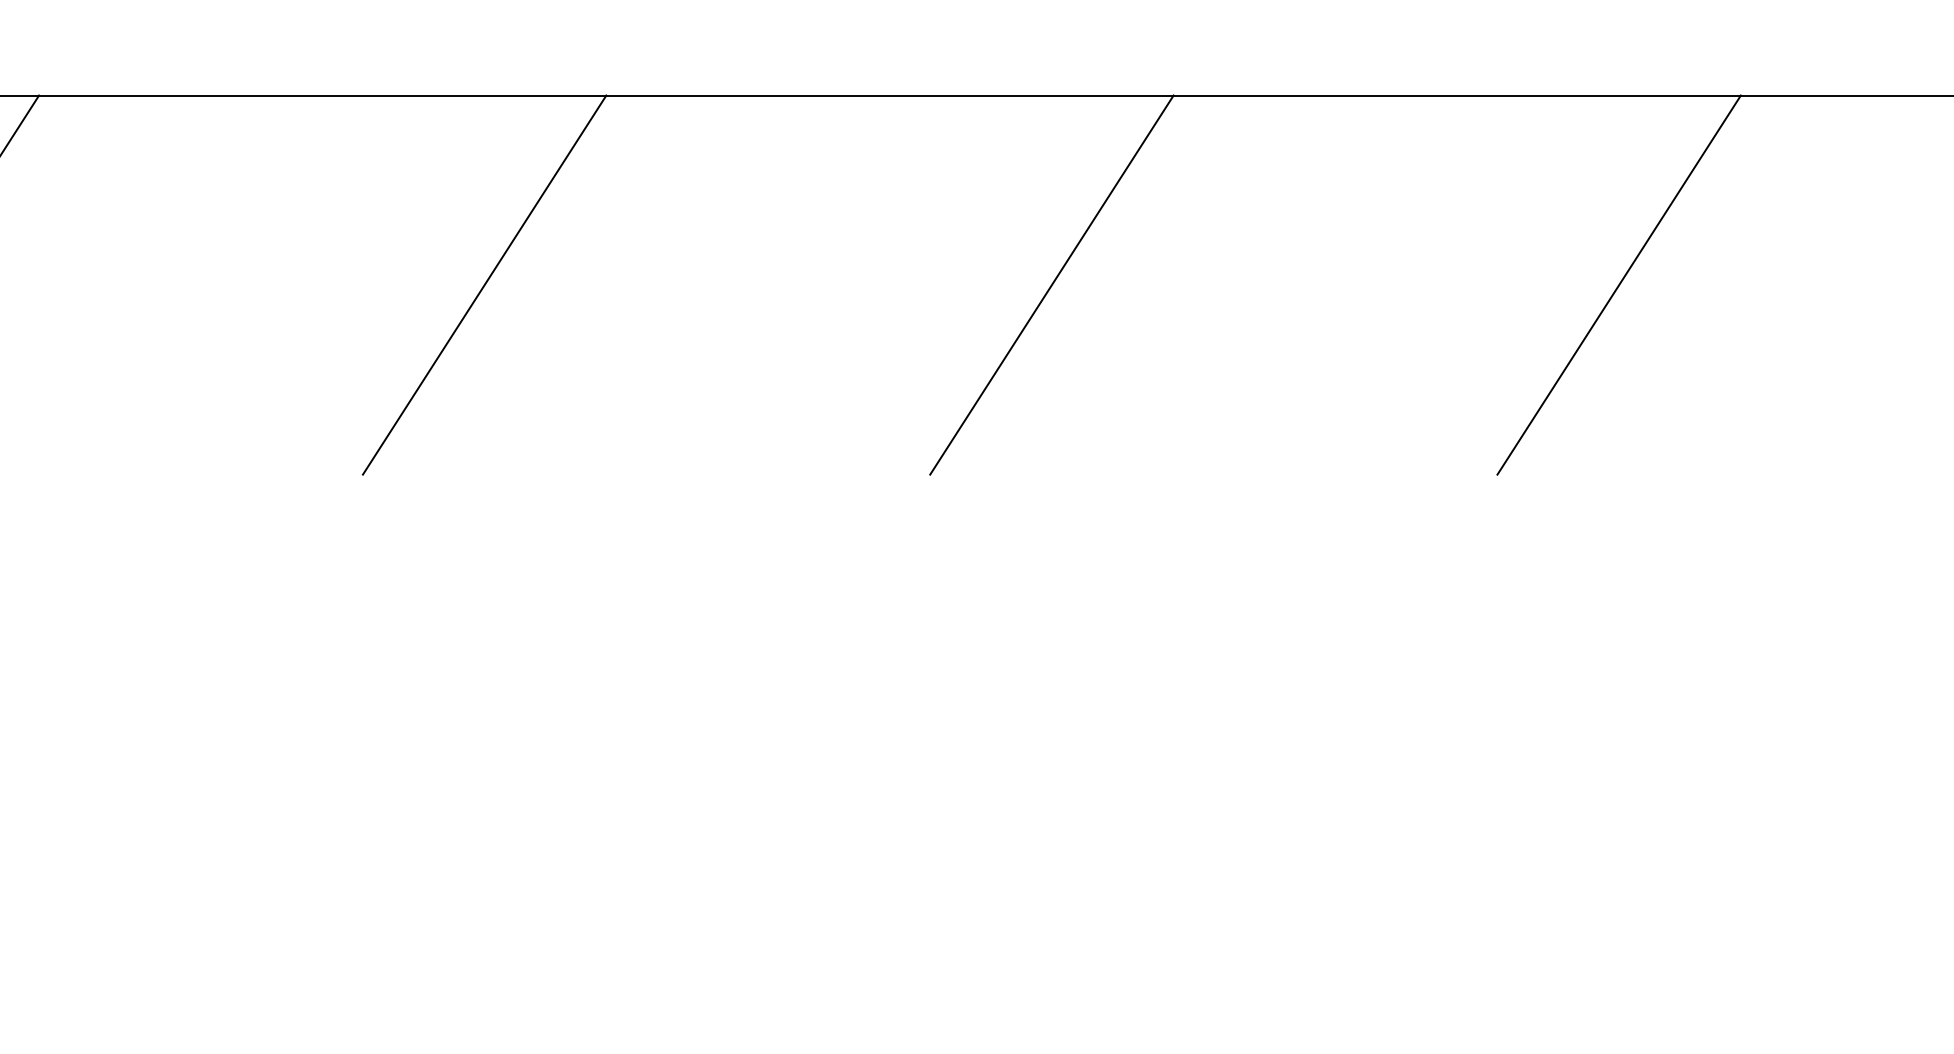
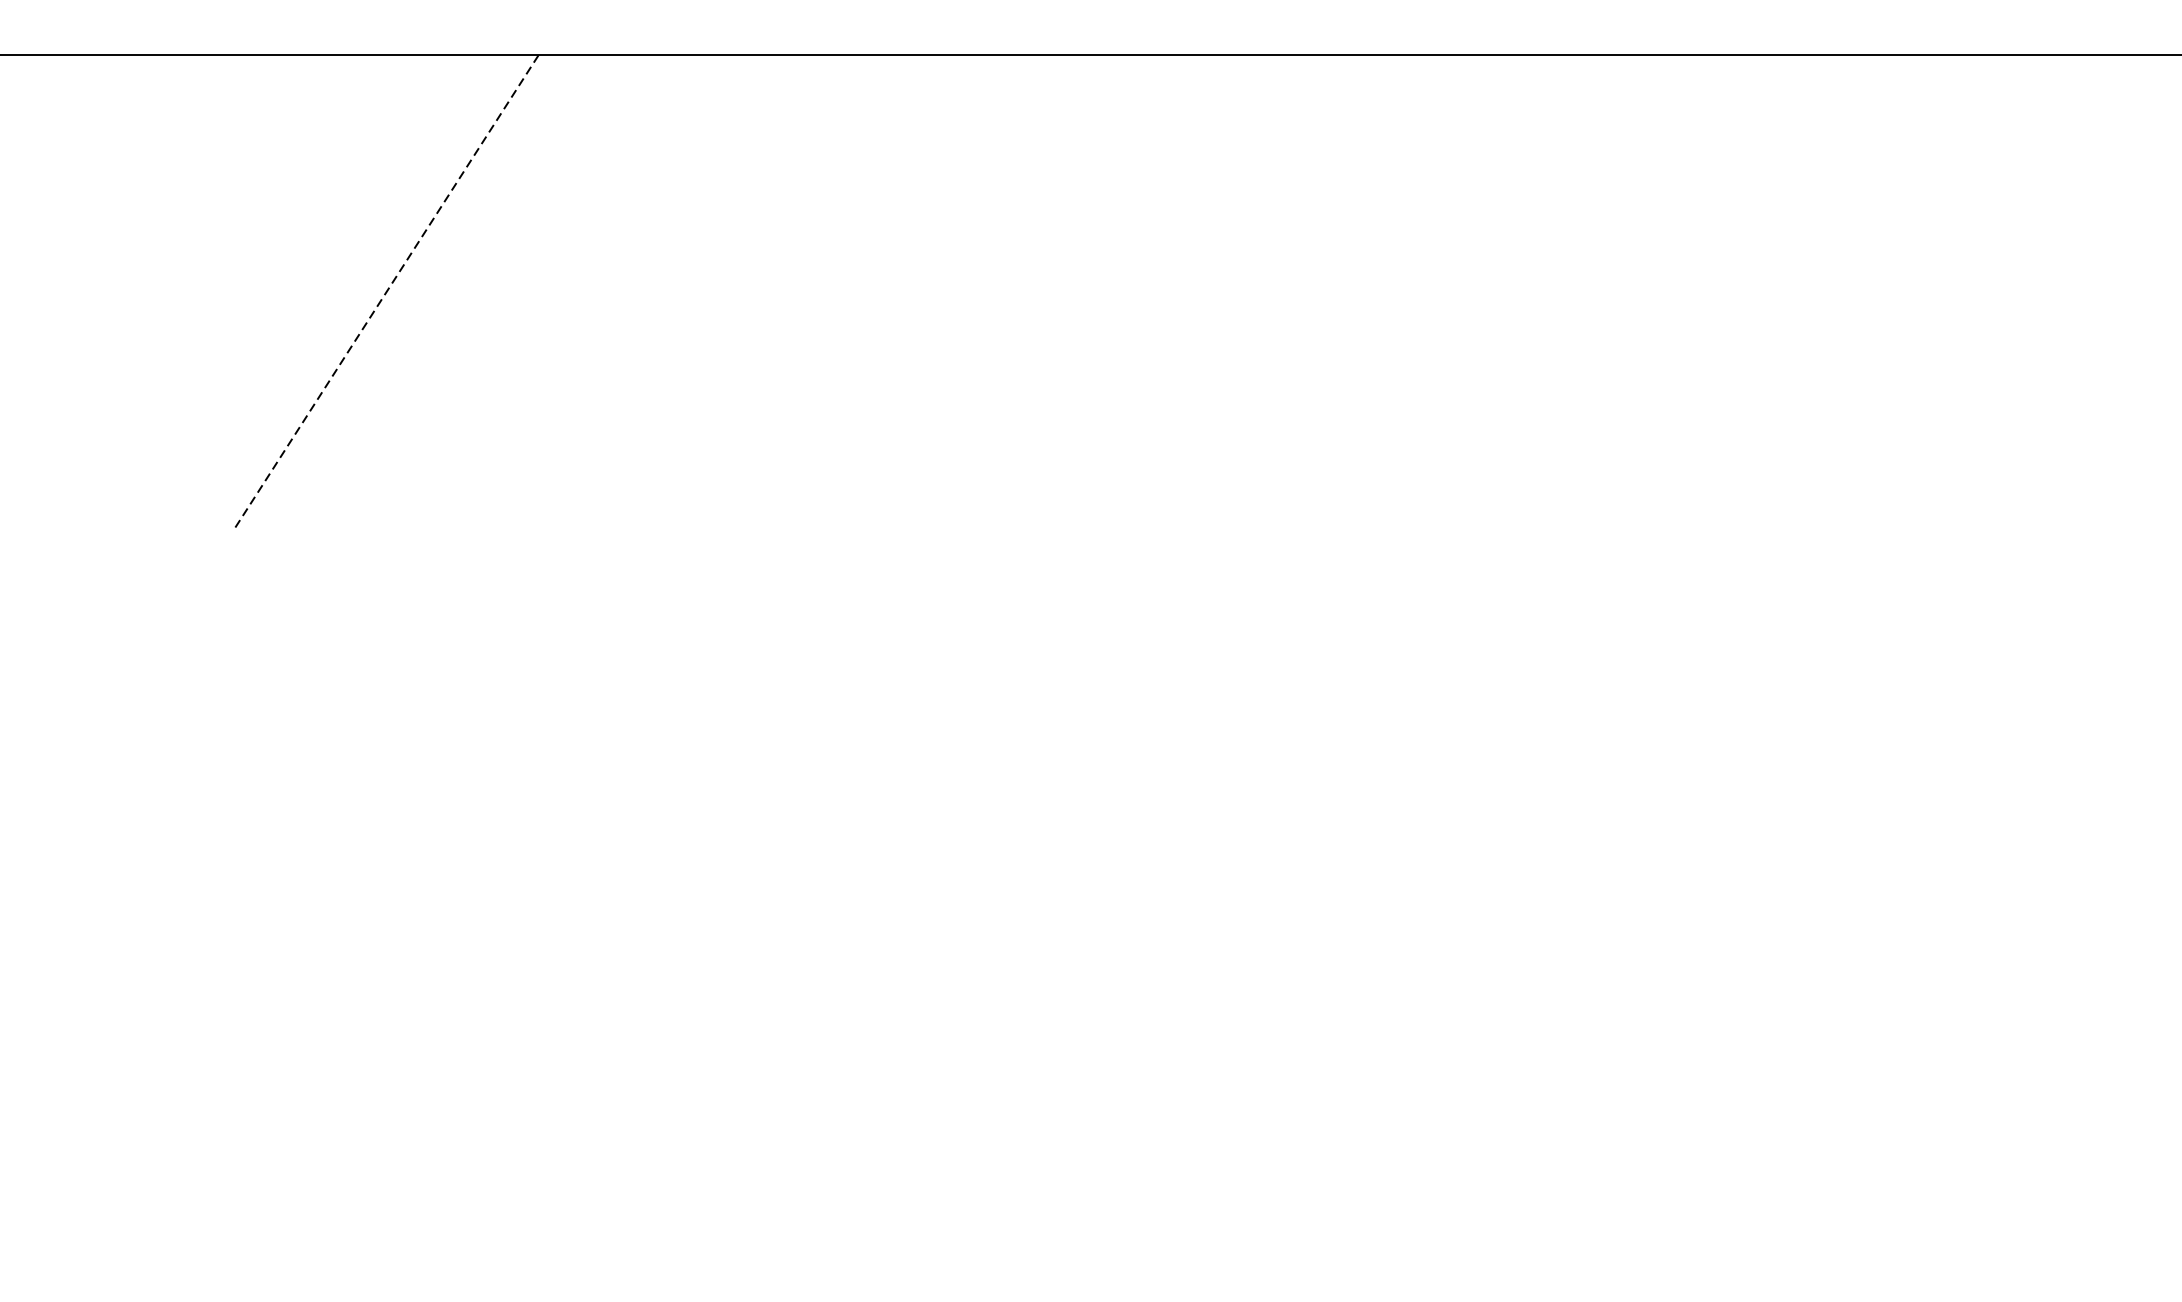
line: (1051, 284) -> (1097, 292), removed
line: (1618, 284) -> (1809, 292), removed
line: (484, 285) -> (385, 293), solid -> dashed

